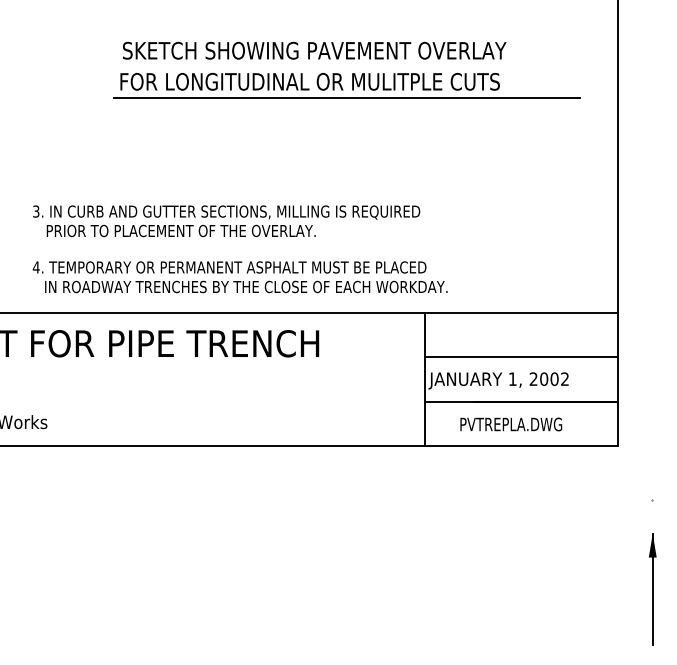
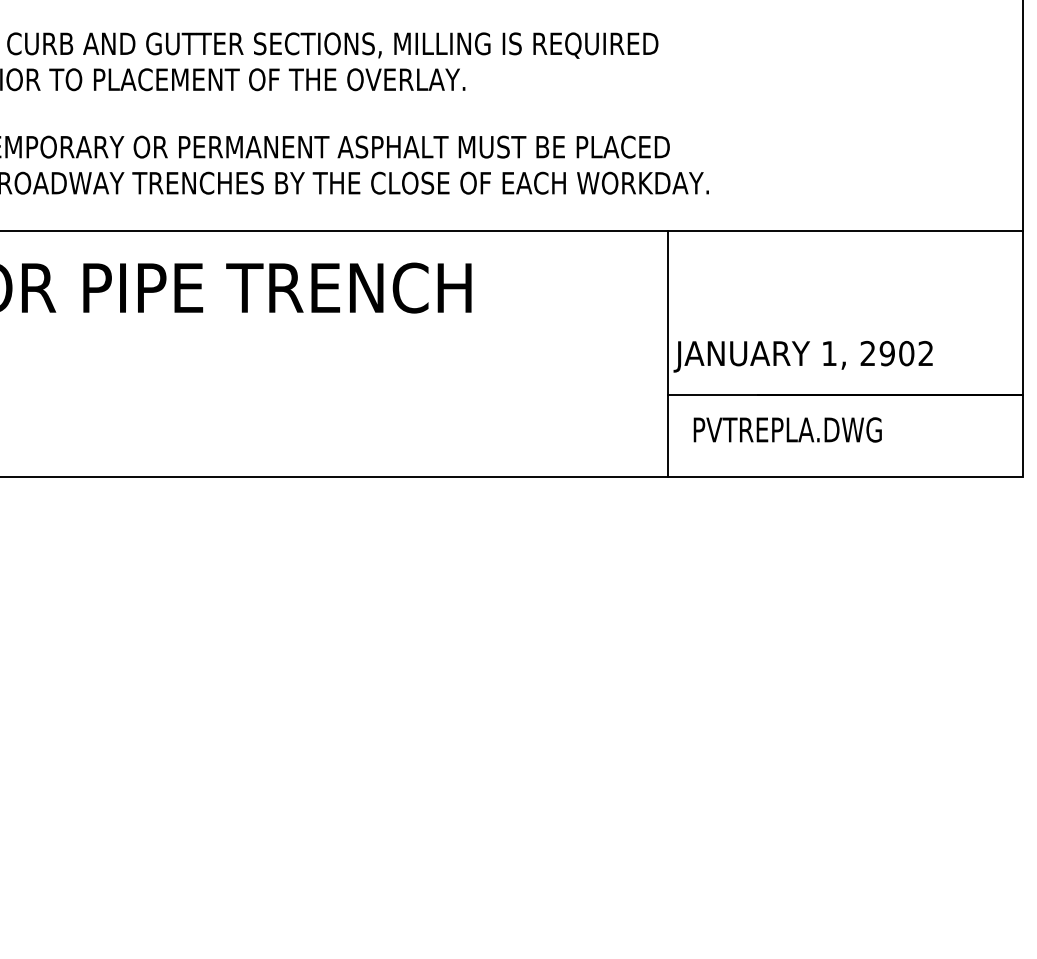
line: (521, 357) -> (845, 313), removed
text: (544, 378) -> (888, 352), 2002 -> 2902
text: (511, 424) -> (788, 429), moved

